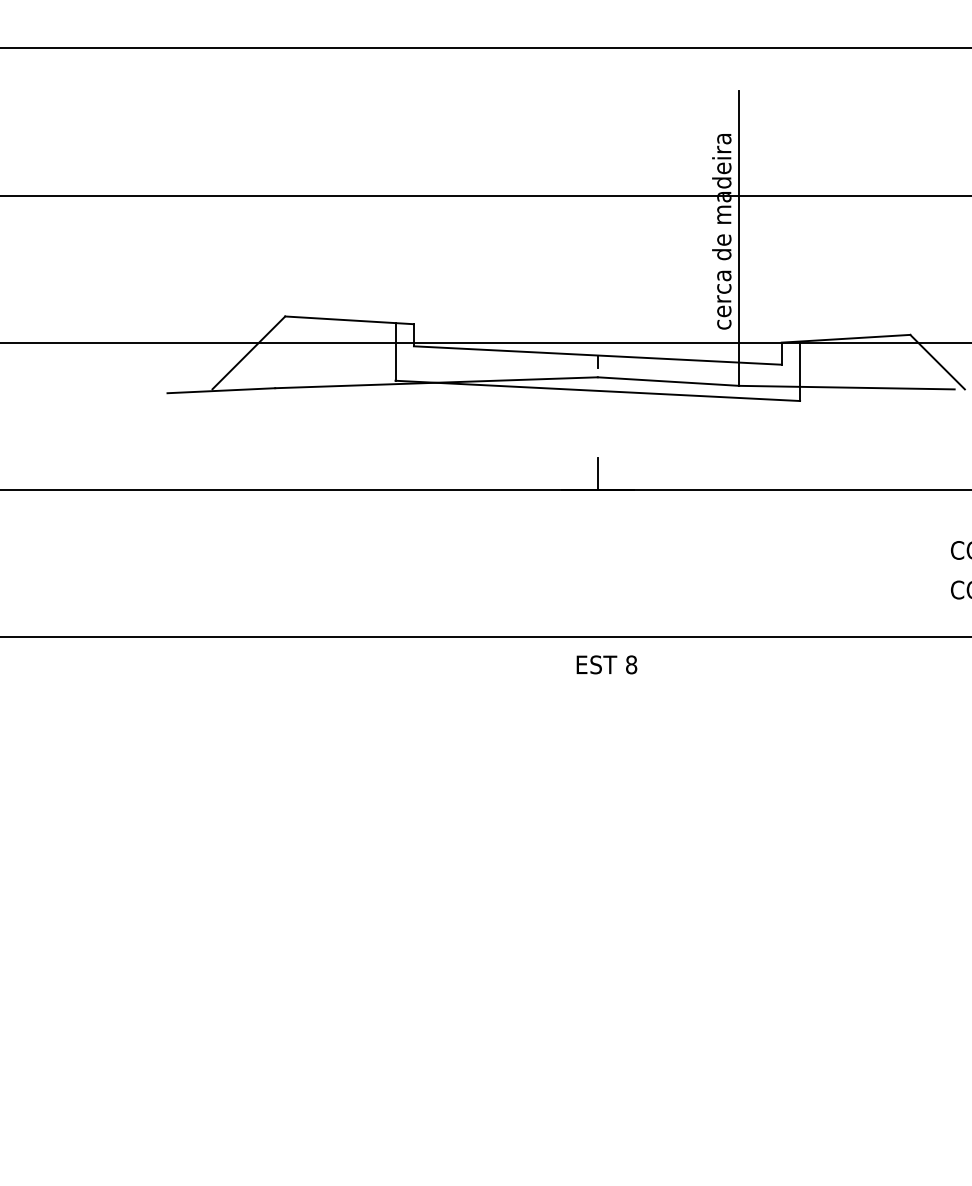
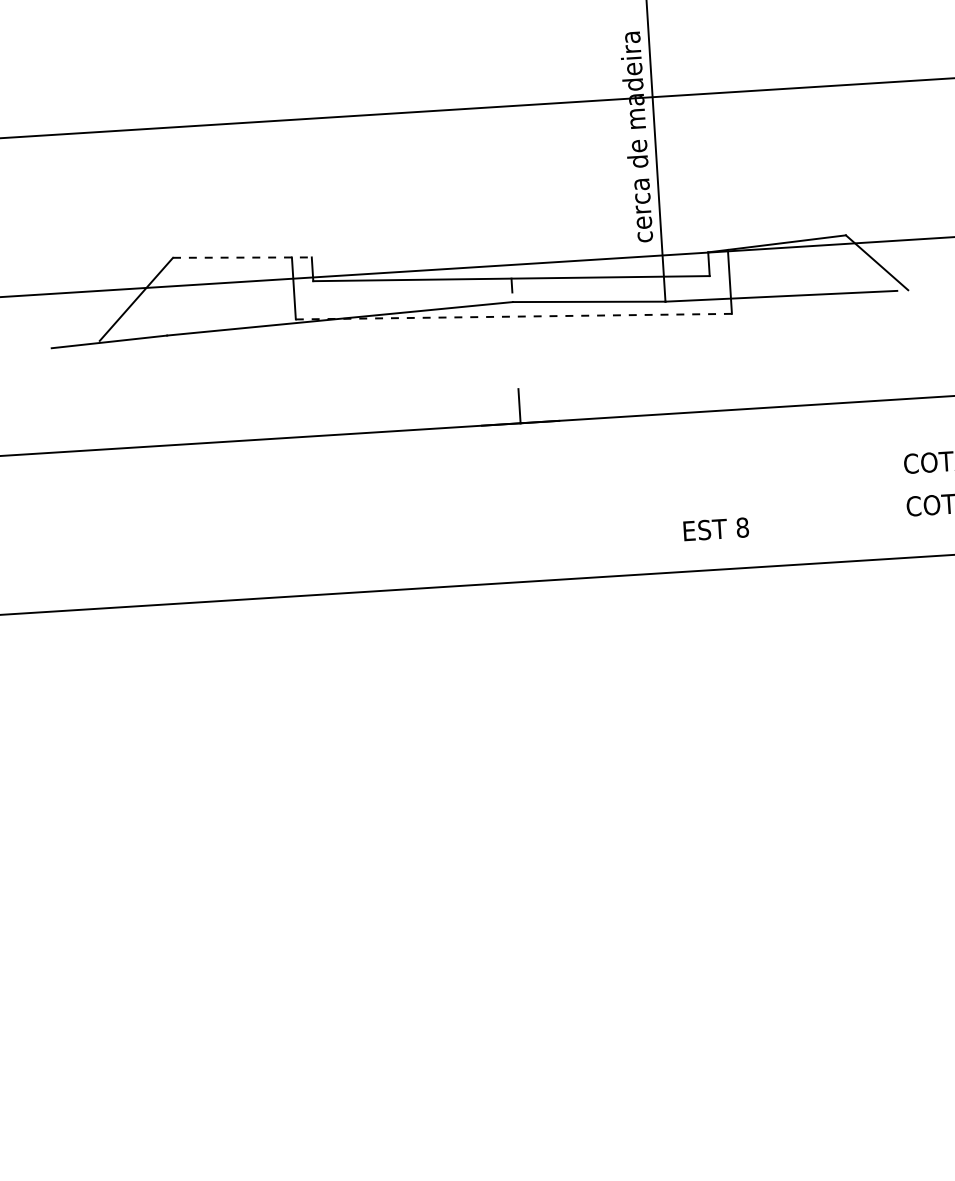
line: (350, 320) -> (243, 257), solid -> dashed
line: (597, 390) -> (513, 316), solid -> dashed
text: (606, 664) -> (715, 528), moved

